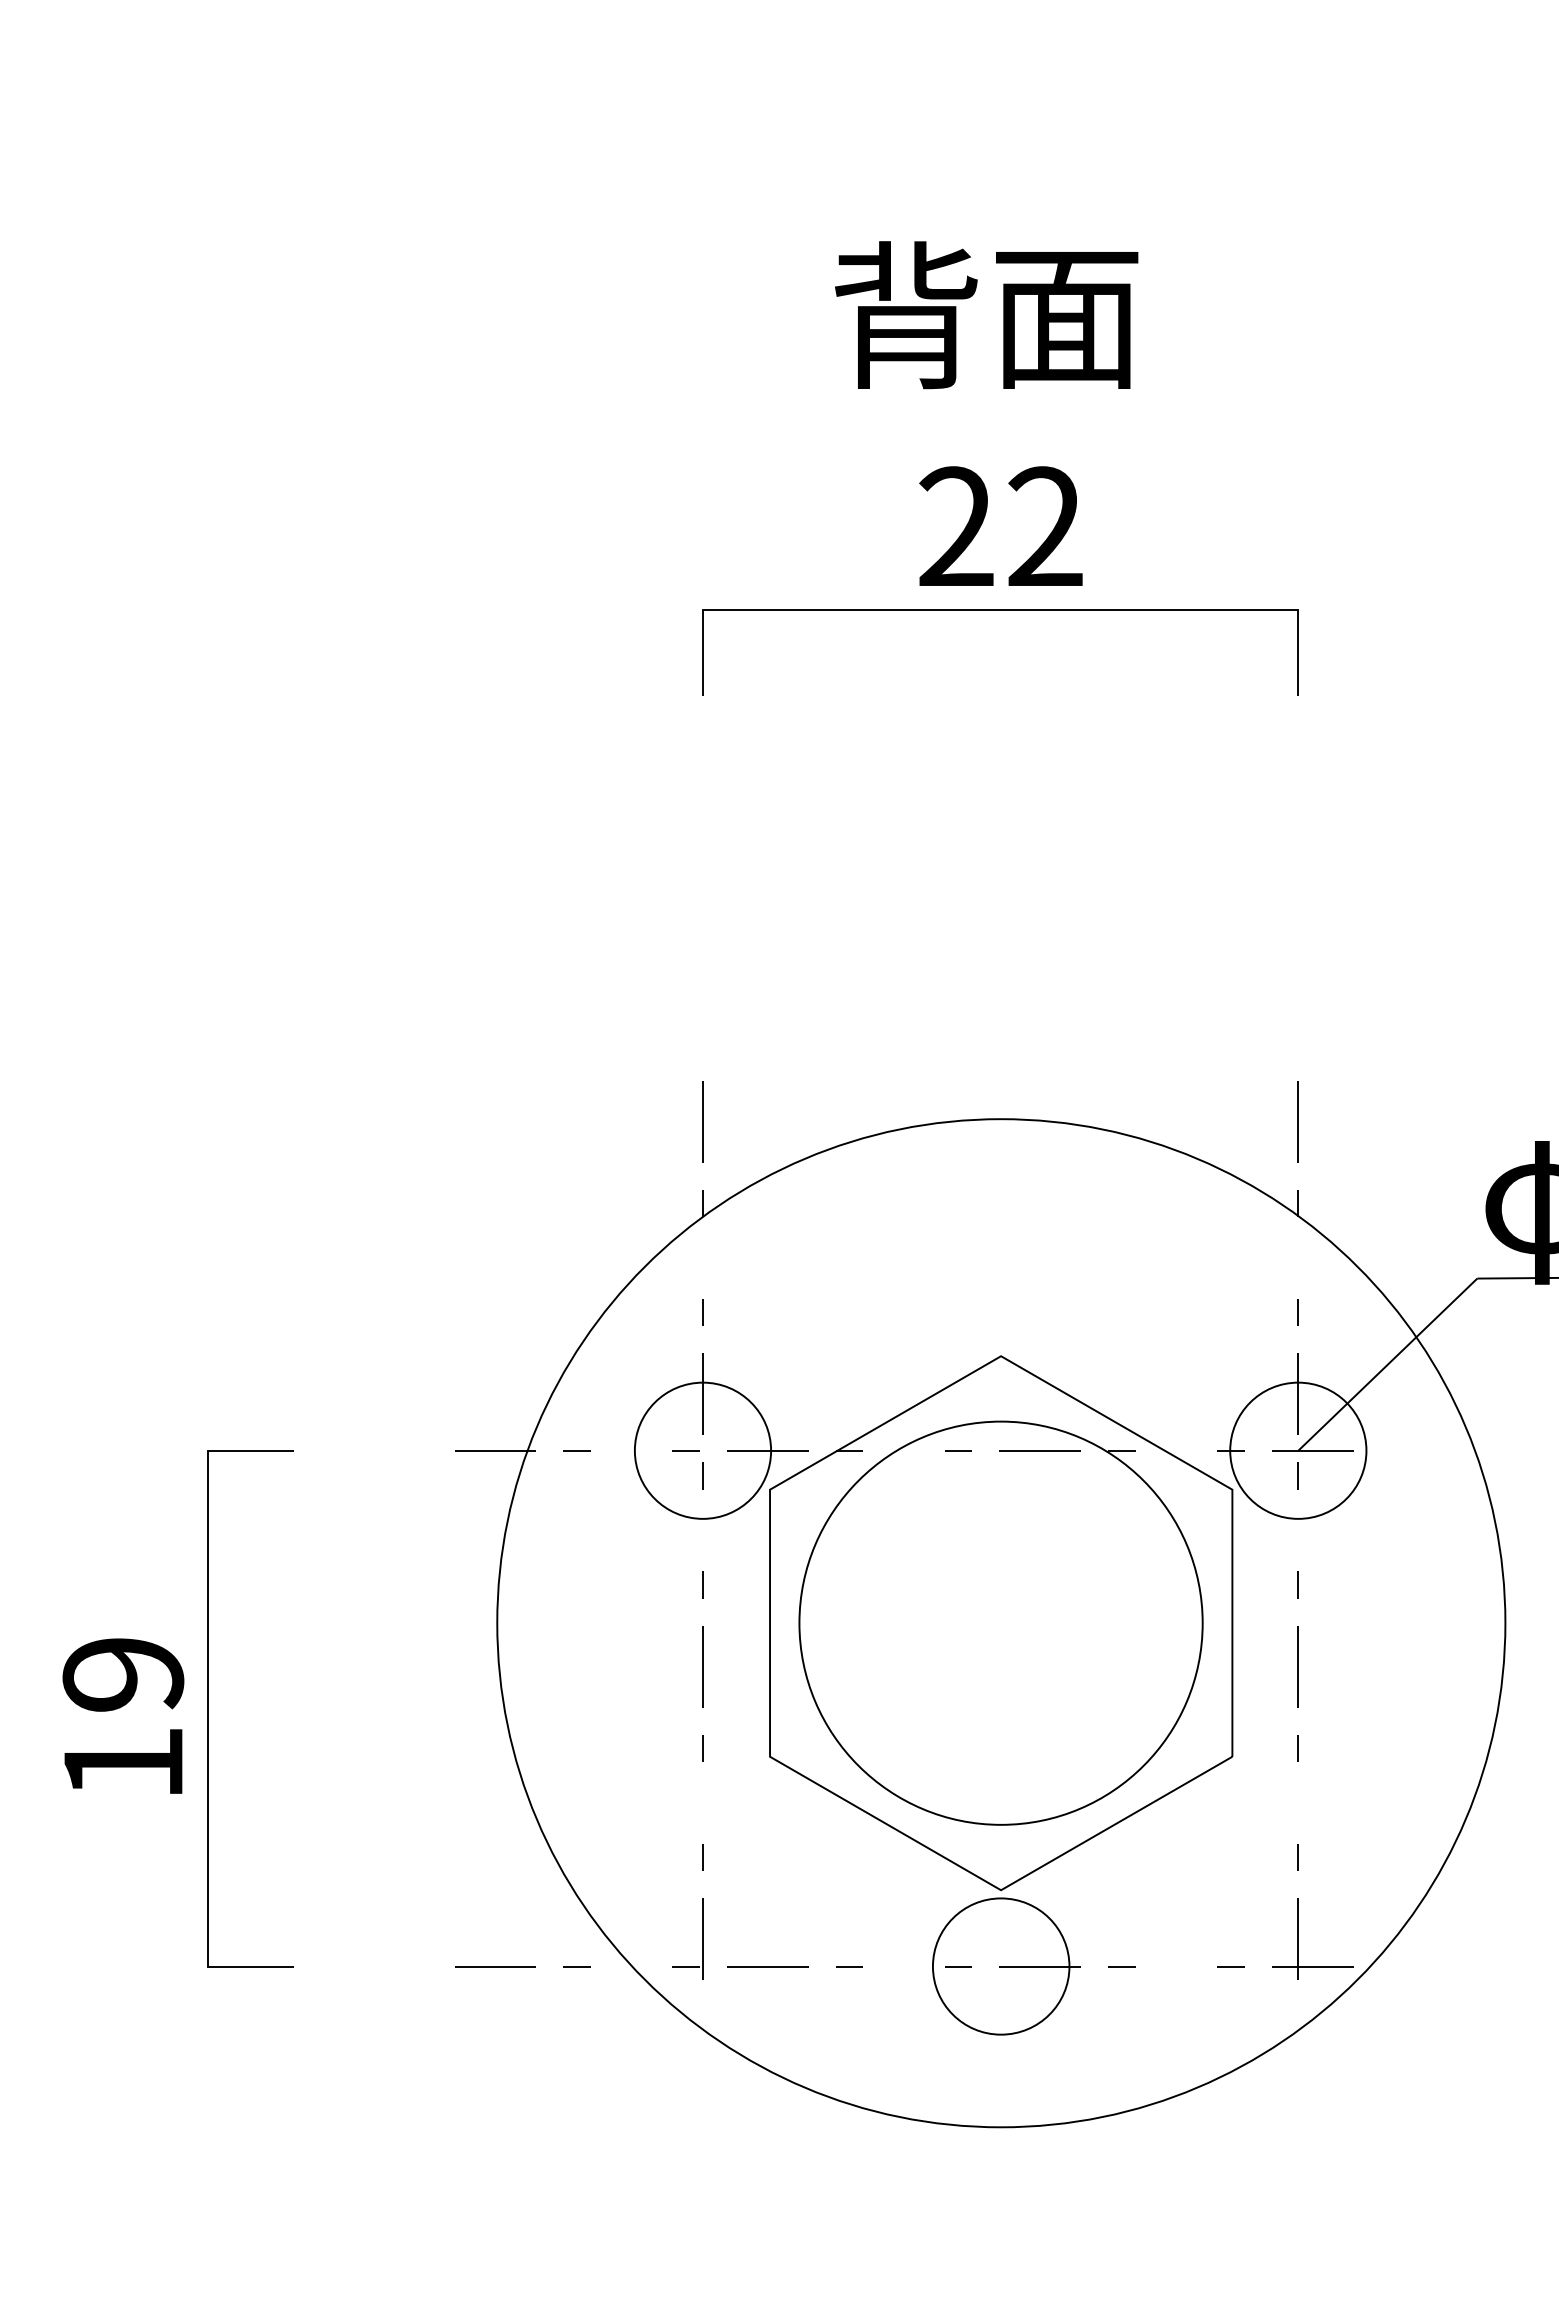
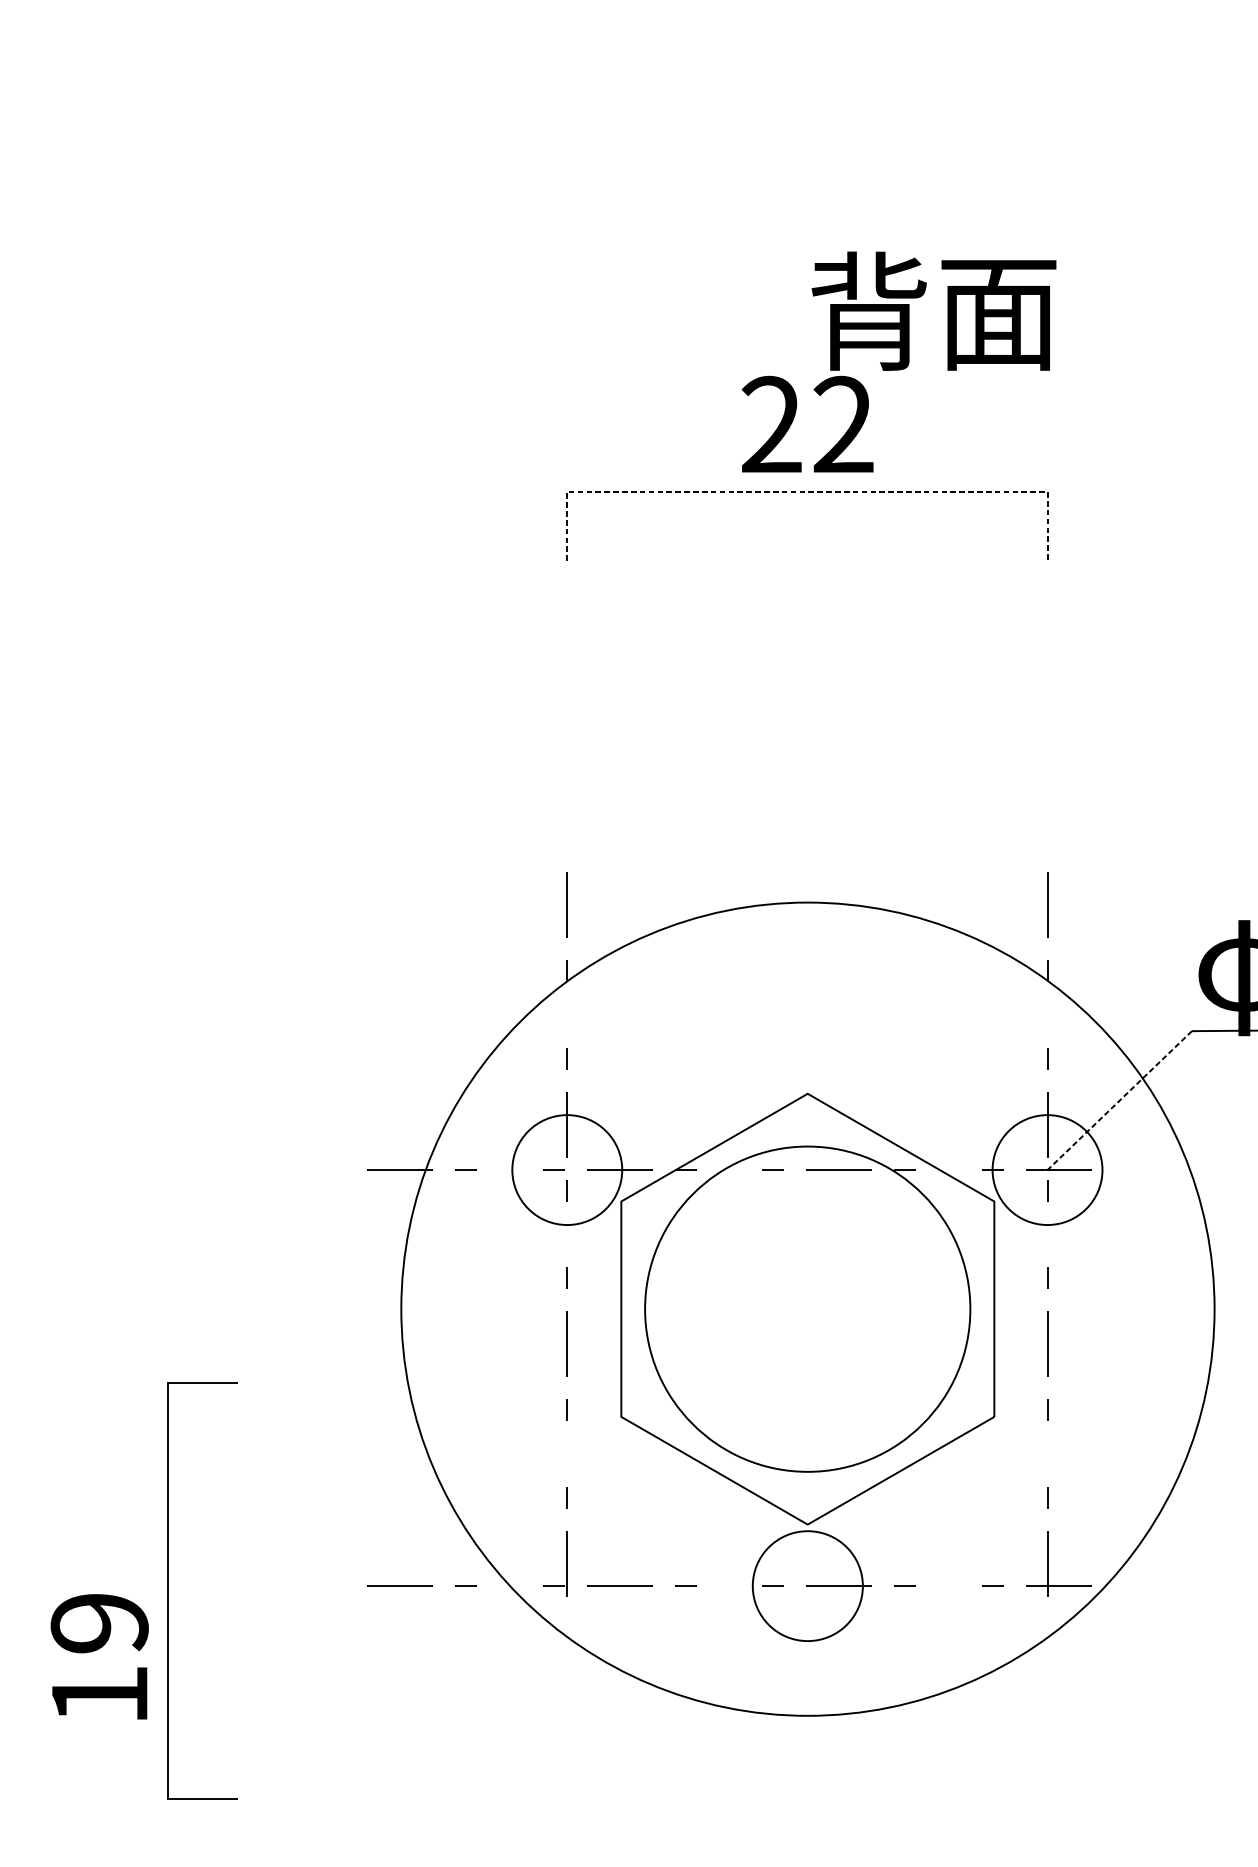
text: (986, 315) -> (933, 311), moved
line: (1000, 609) -> (807, 491), solid -> dashed
line: (1387, 1365) -> (1119, 1101), solid -> dashed
line: (208, 1708) -> (168, 1590), moved
text: (123, 1715) -> (99, 1656), moved

